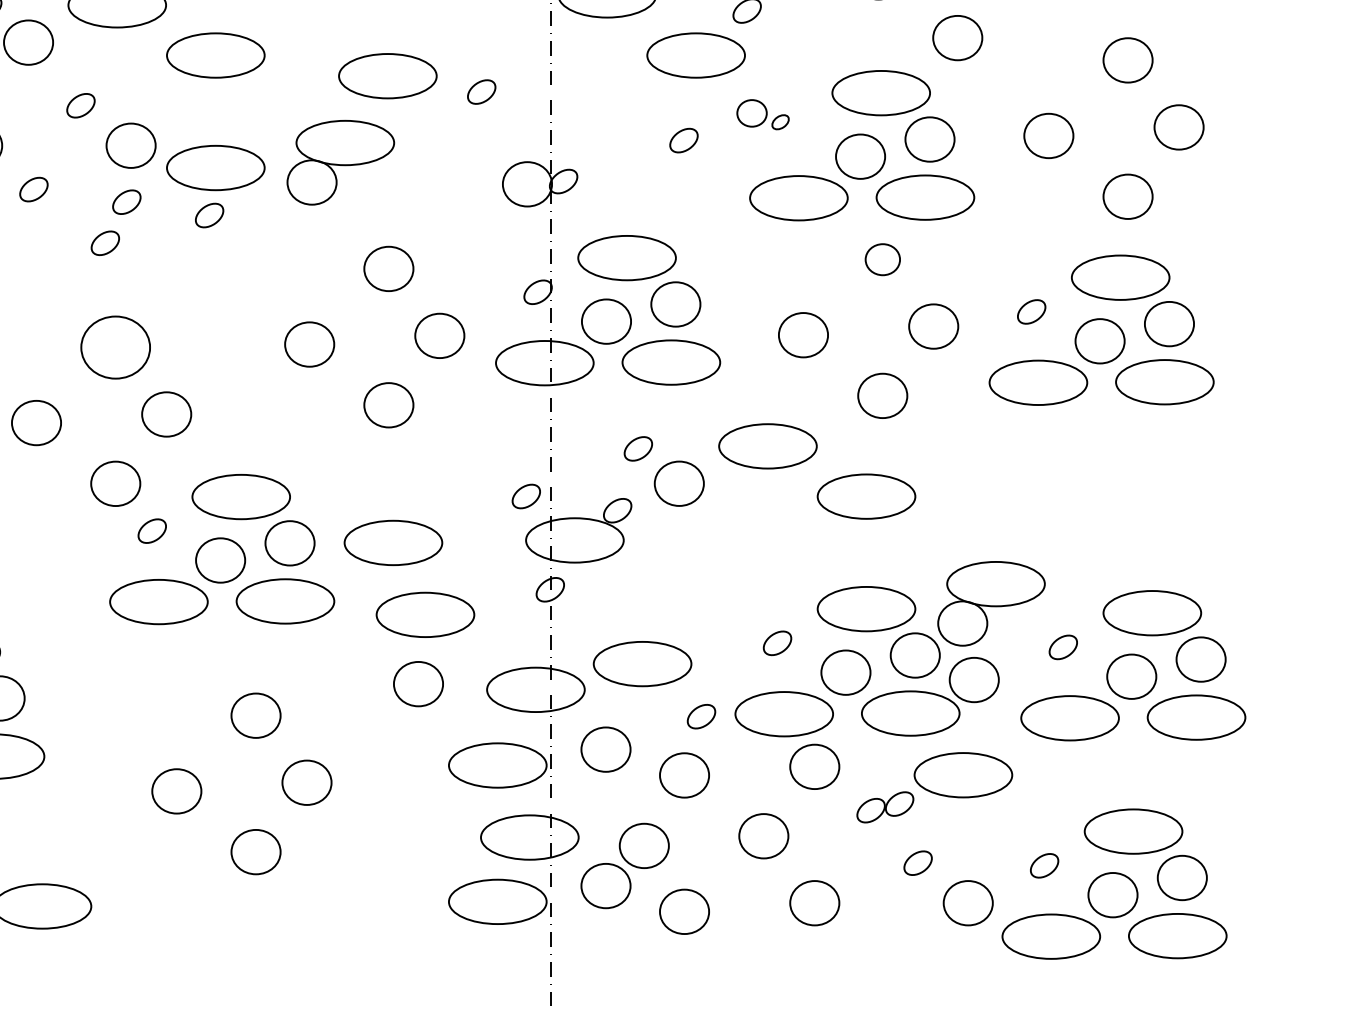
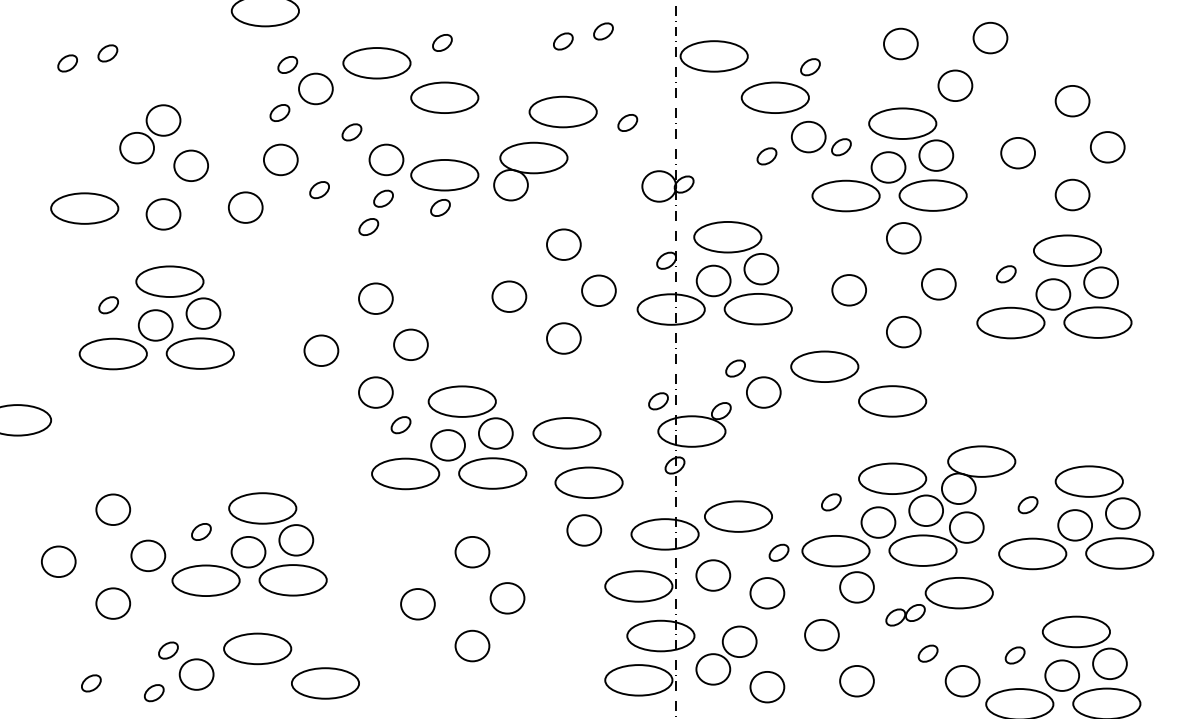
part: (763, 114) -> (821, 138), size x1.67
part: (882, 259) -> (903, 238), size x1.43
part: (115, 347) -> (375, 298), size x0.71

